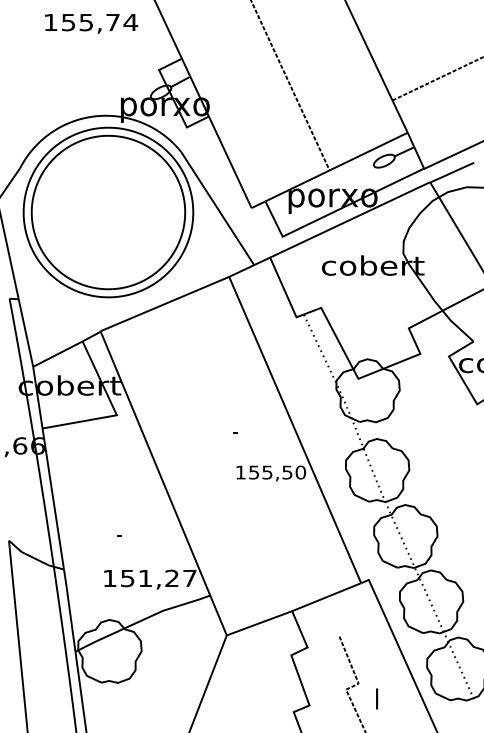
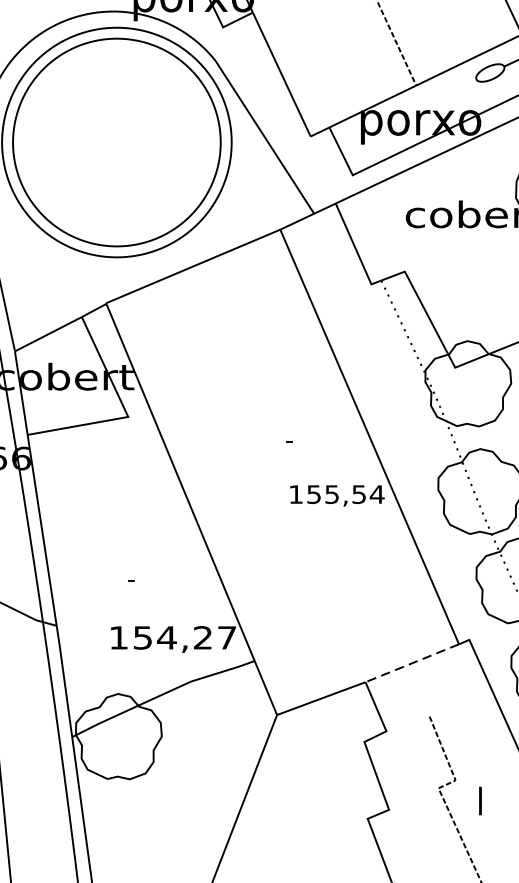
text: (300, 472) -> (376, 494), 155,50 -> 155,54
text: (145, 578) -> (167, 637), 151,27 -> 154,27
line: (326, 597) -> (412, 663), solid -> dashed

